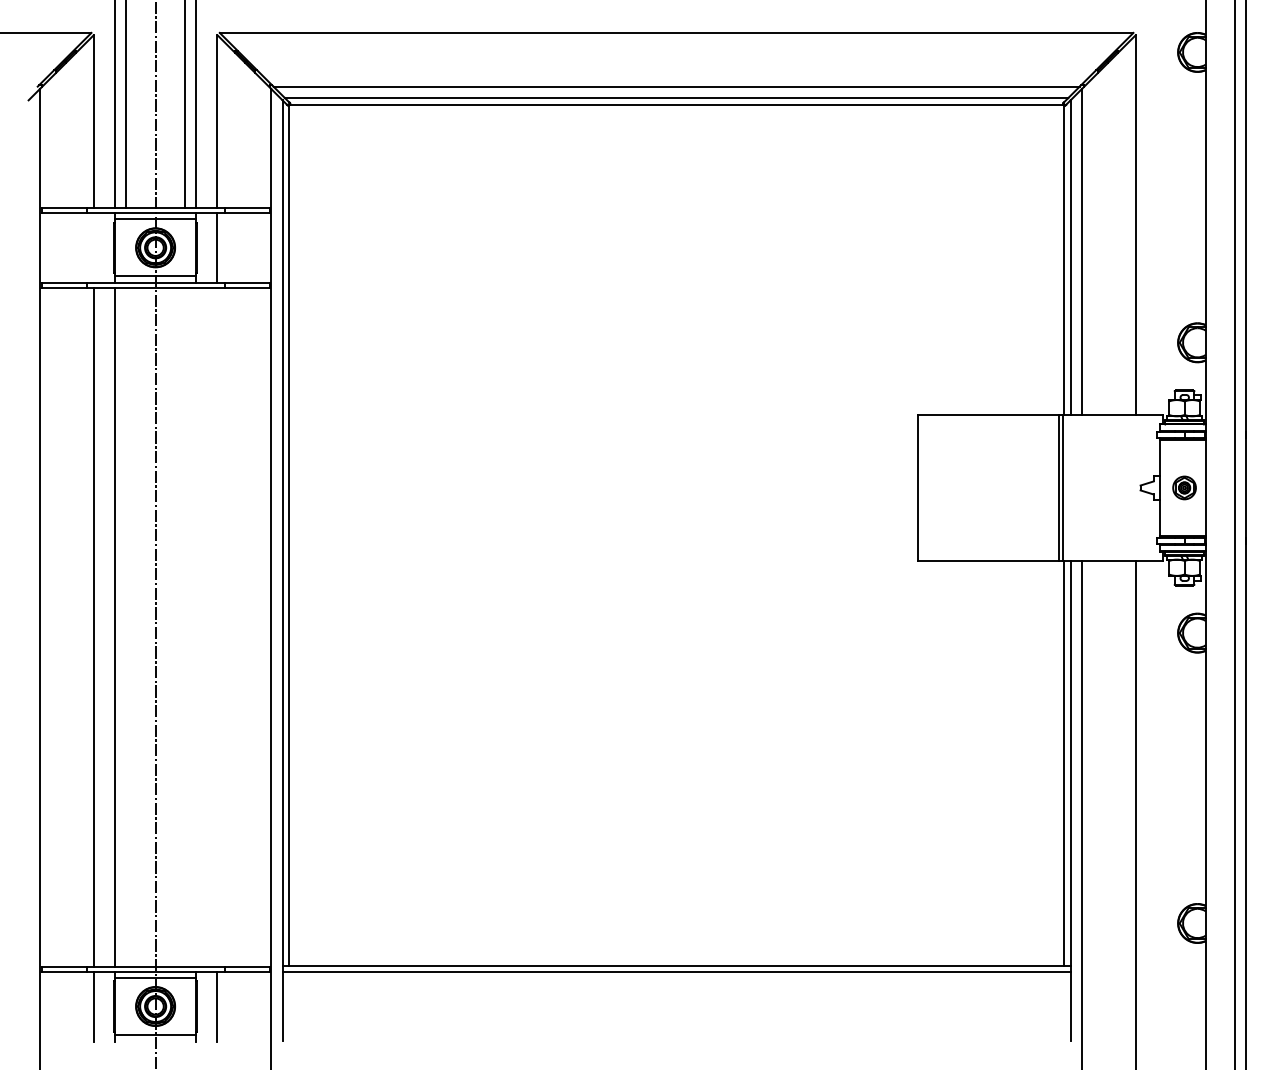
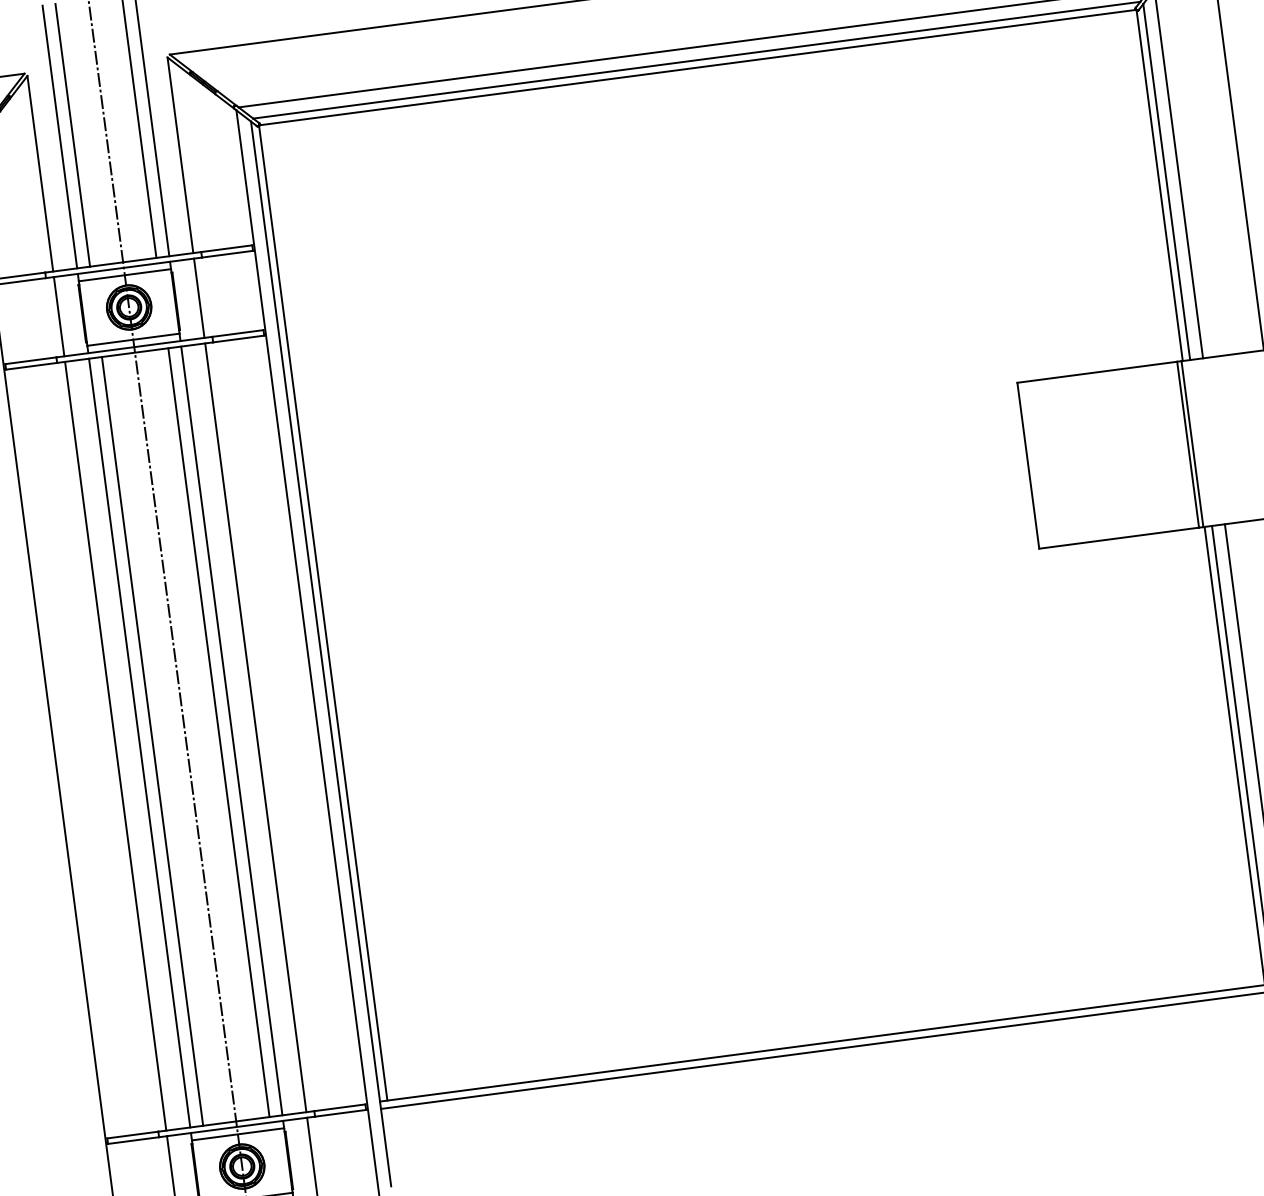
line: (93, 247) -> (58, 316), added
line: (126, 626) -> (152, 740), added
line: (184, 626) -> (218, 731), added
line: (196, 626) -> (231, 730), added
line: (217, 626) -> (255, 727), added

